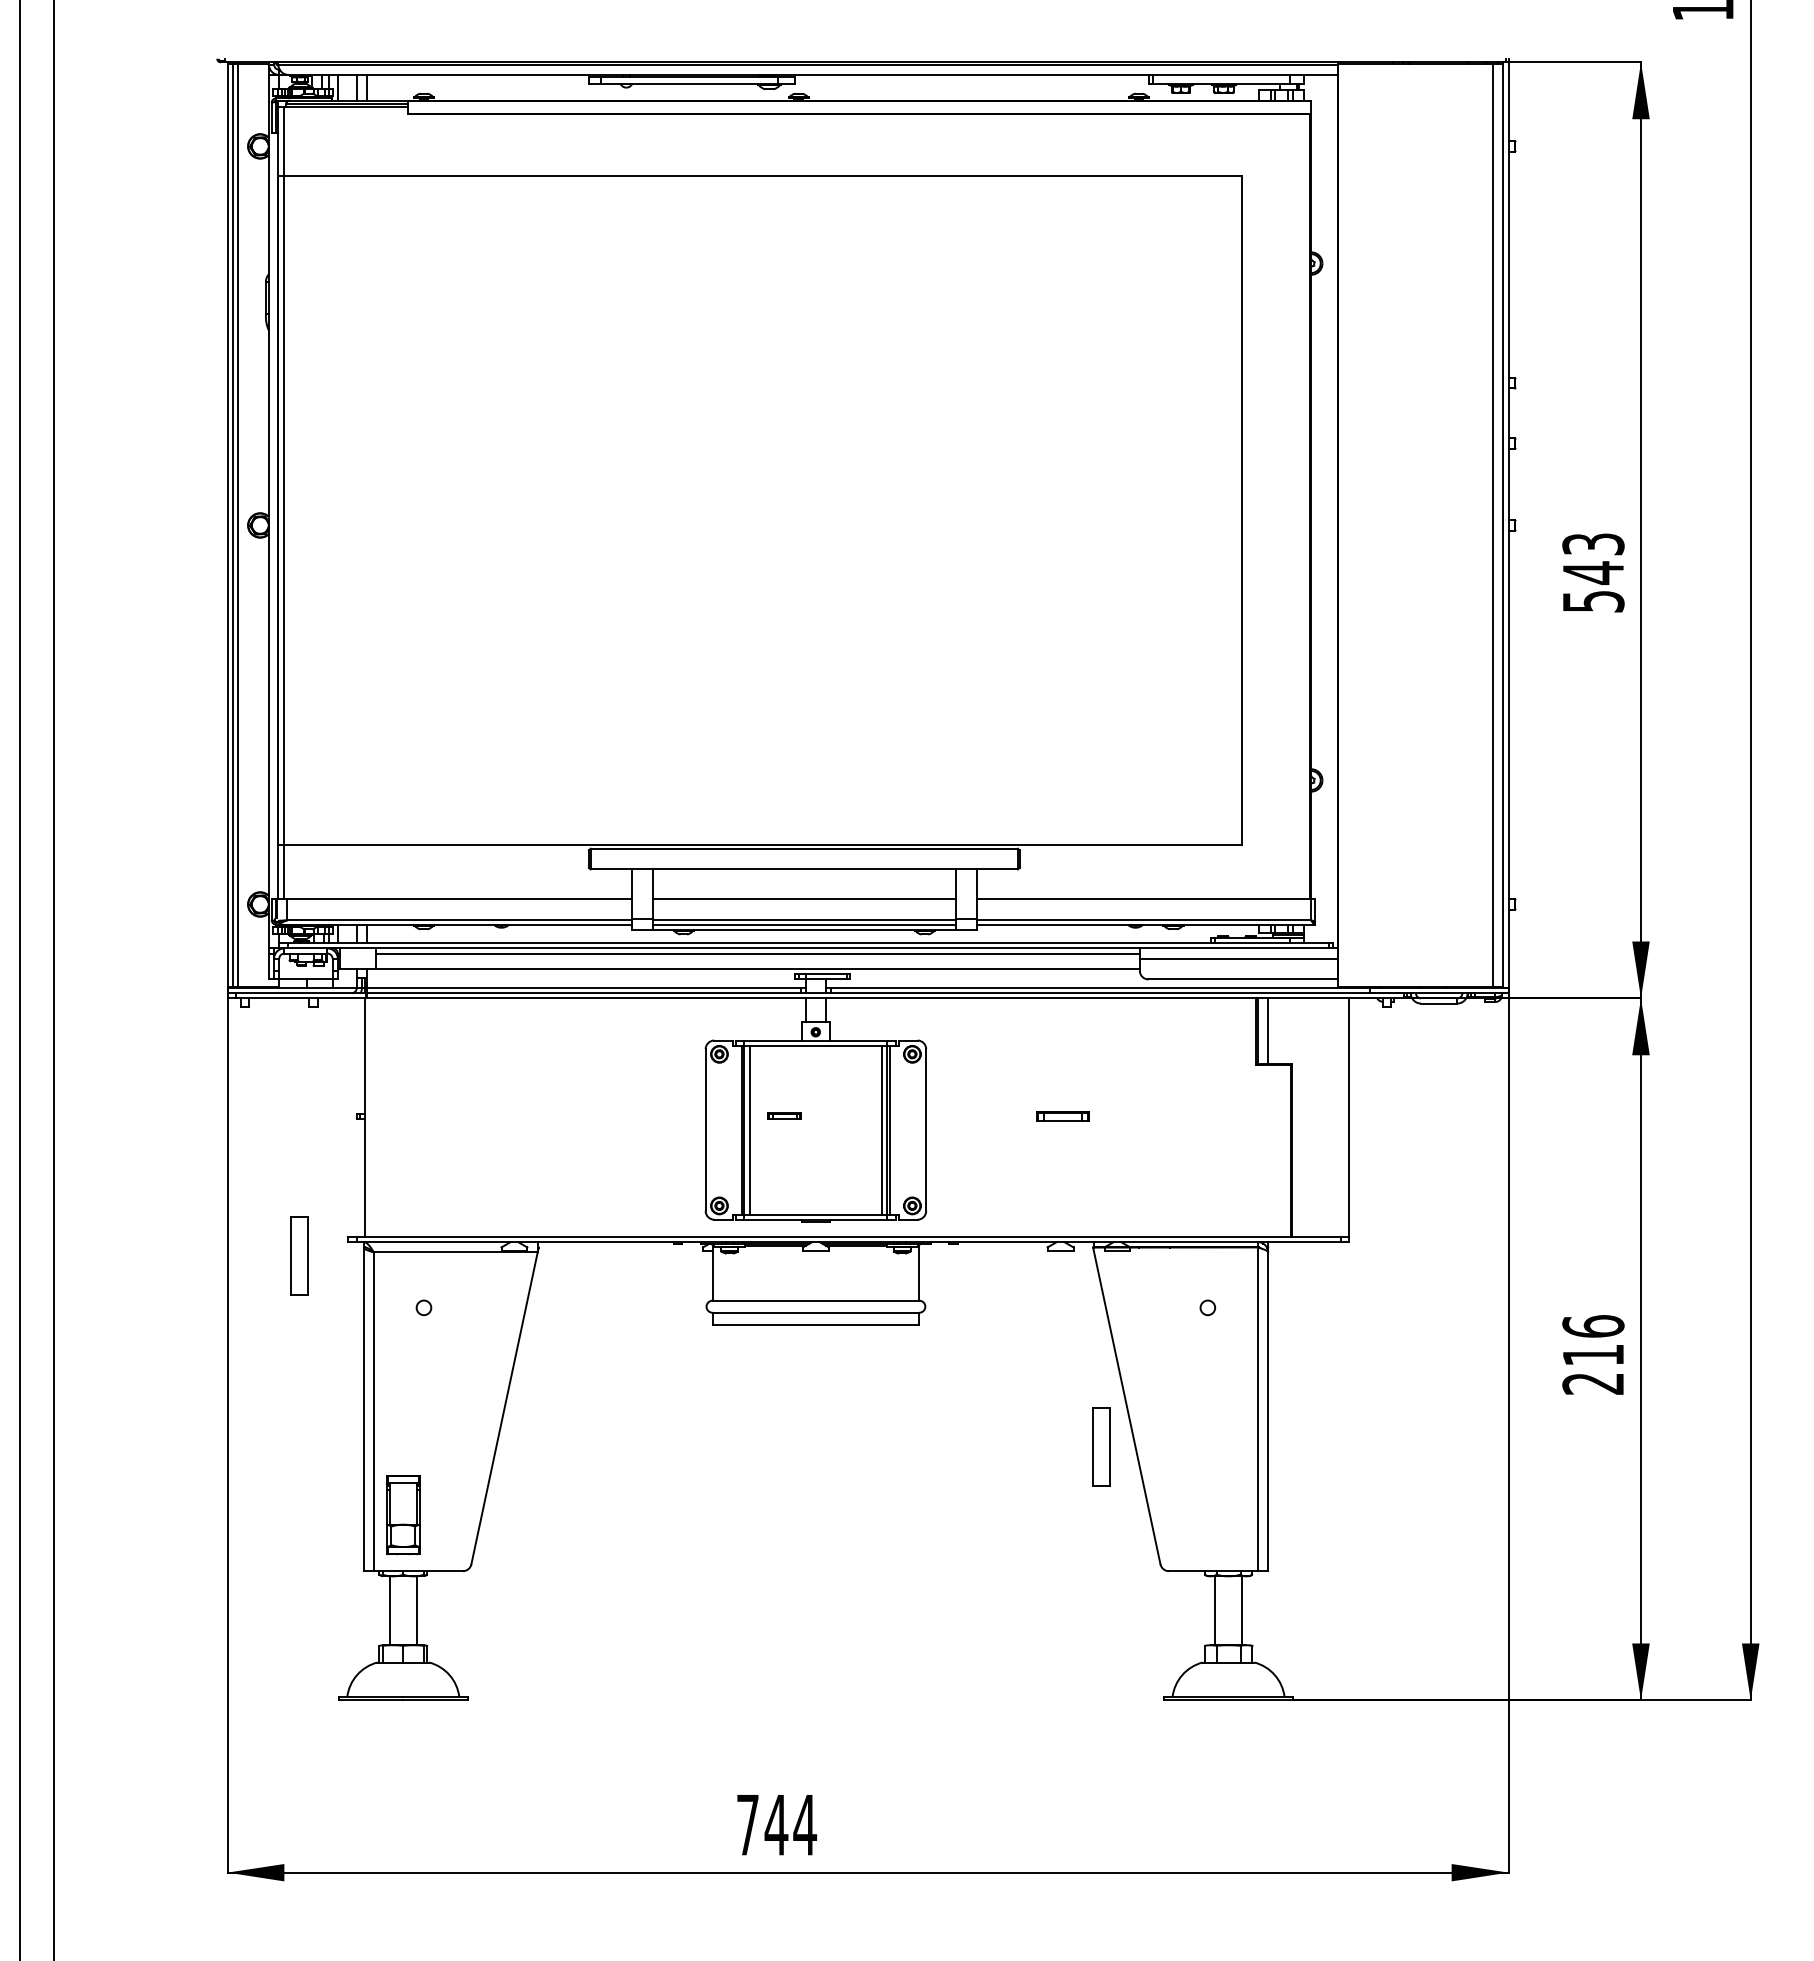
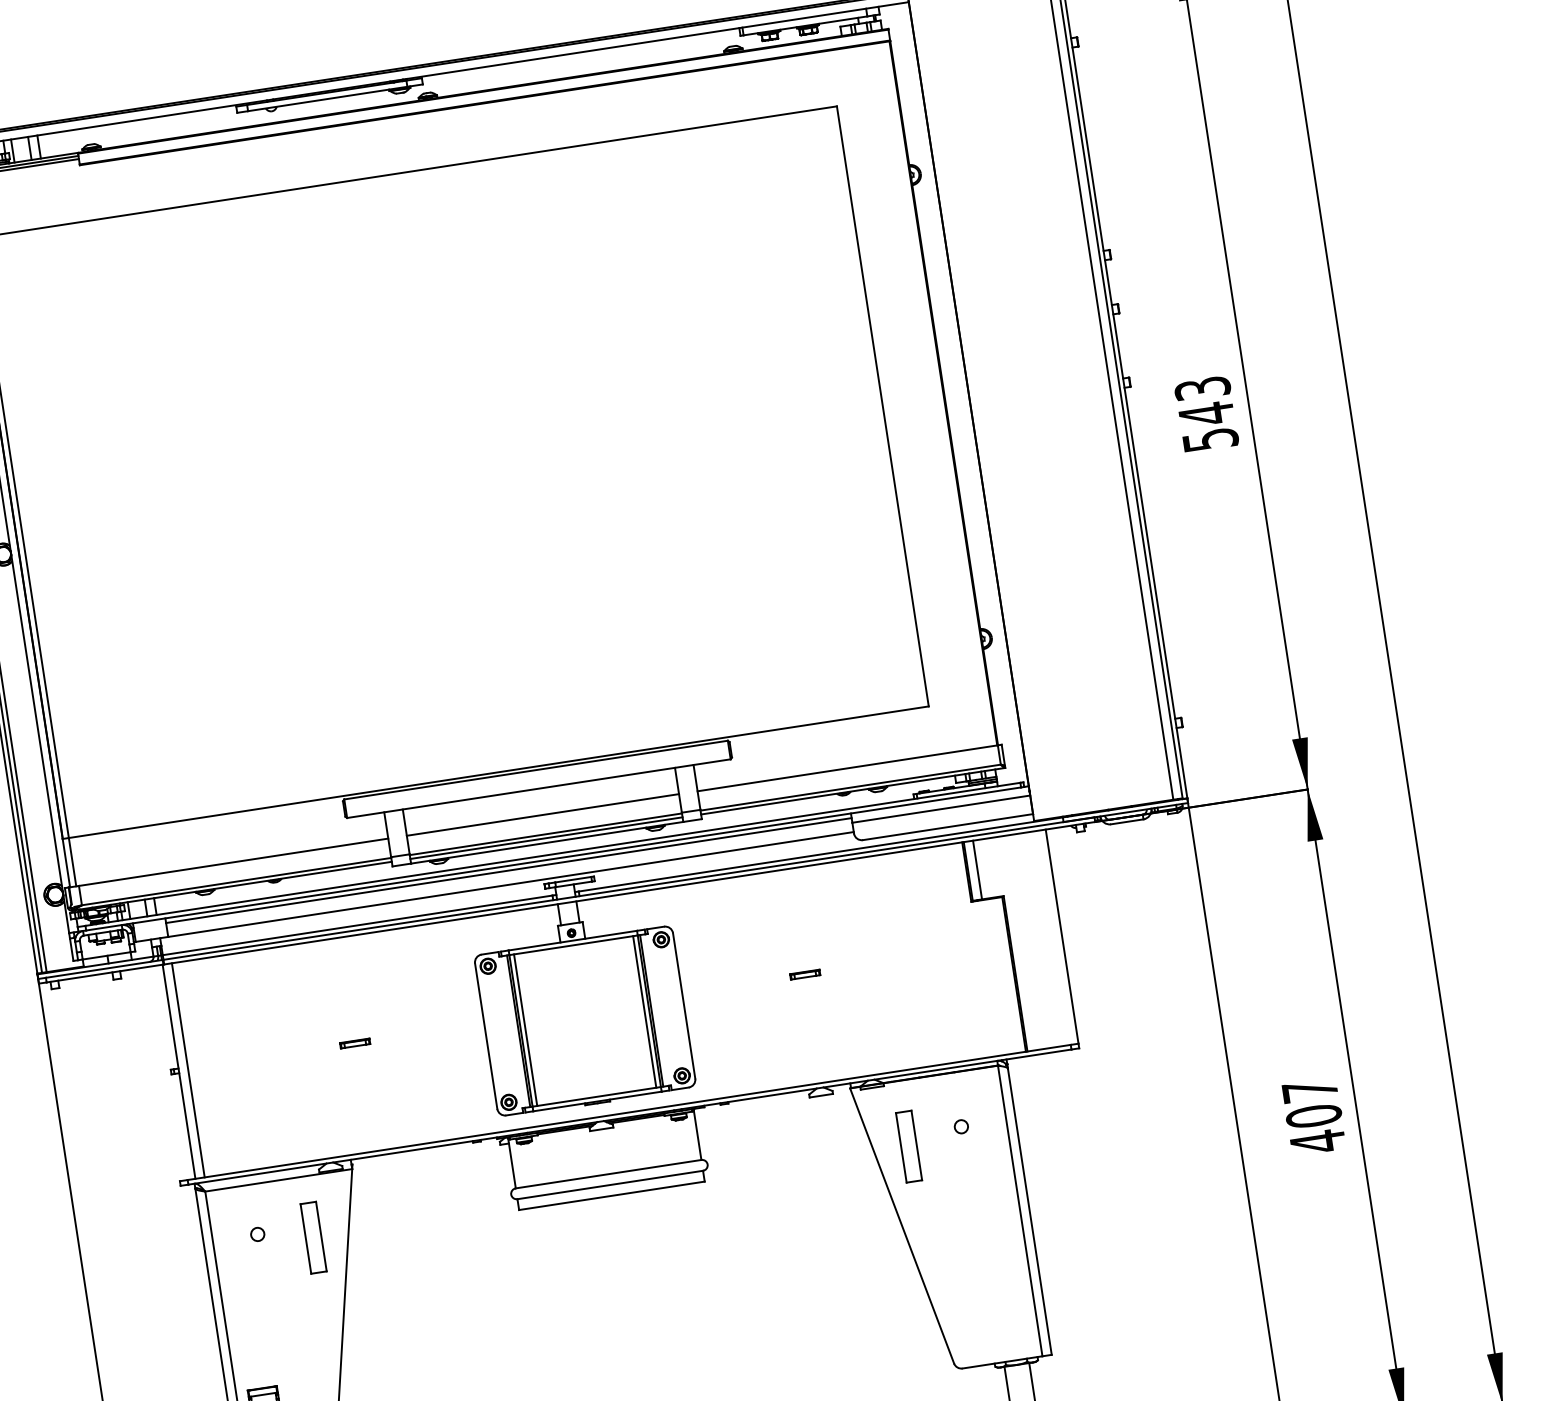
part: (784, 1115) -> (354, 1042), moved
part: (1063, 1115) -> (805, 973), size x0.62
line: (375, 1117) -> (188, 1070), added
part: (299, 1255) -> (313, 1237), moved
text: (1593, 1355) -> (1314, 1116), 216 -> 407
part: (1101, 1446) -> (908, 1146), moved

